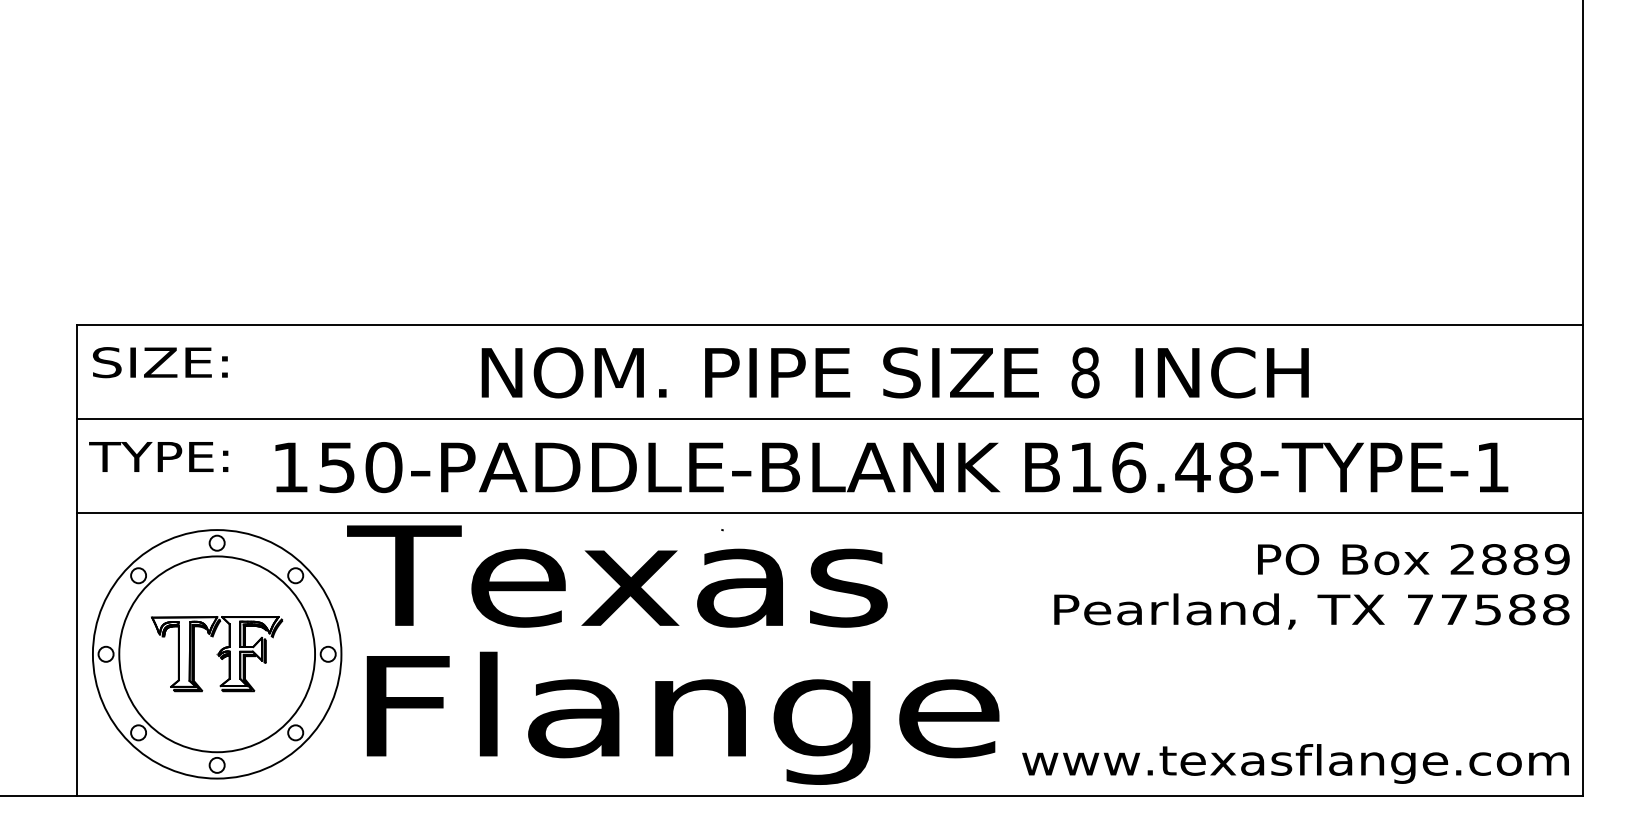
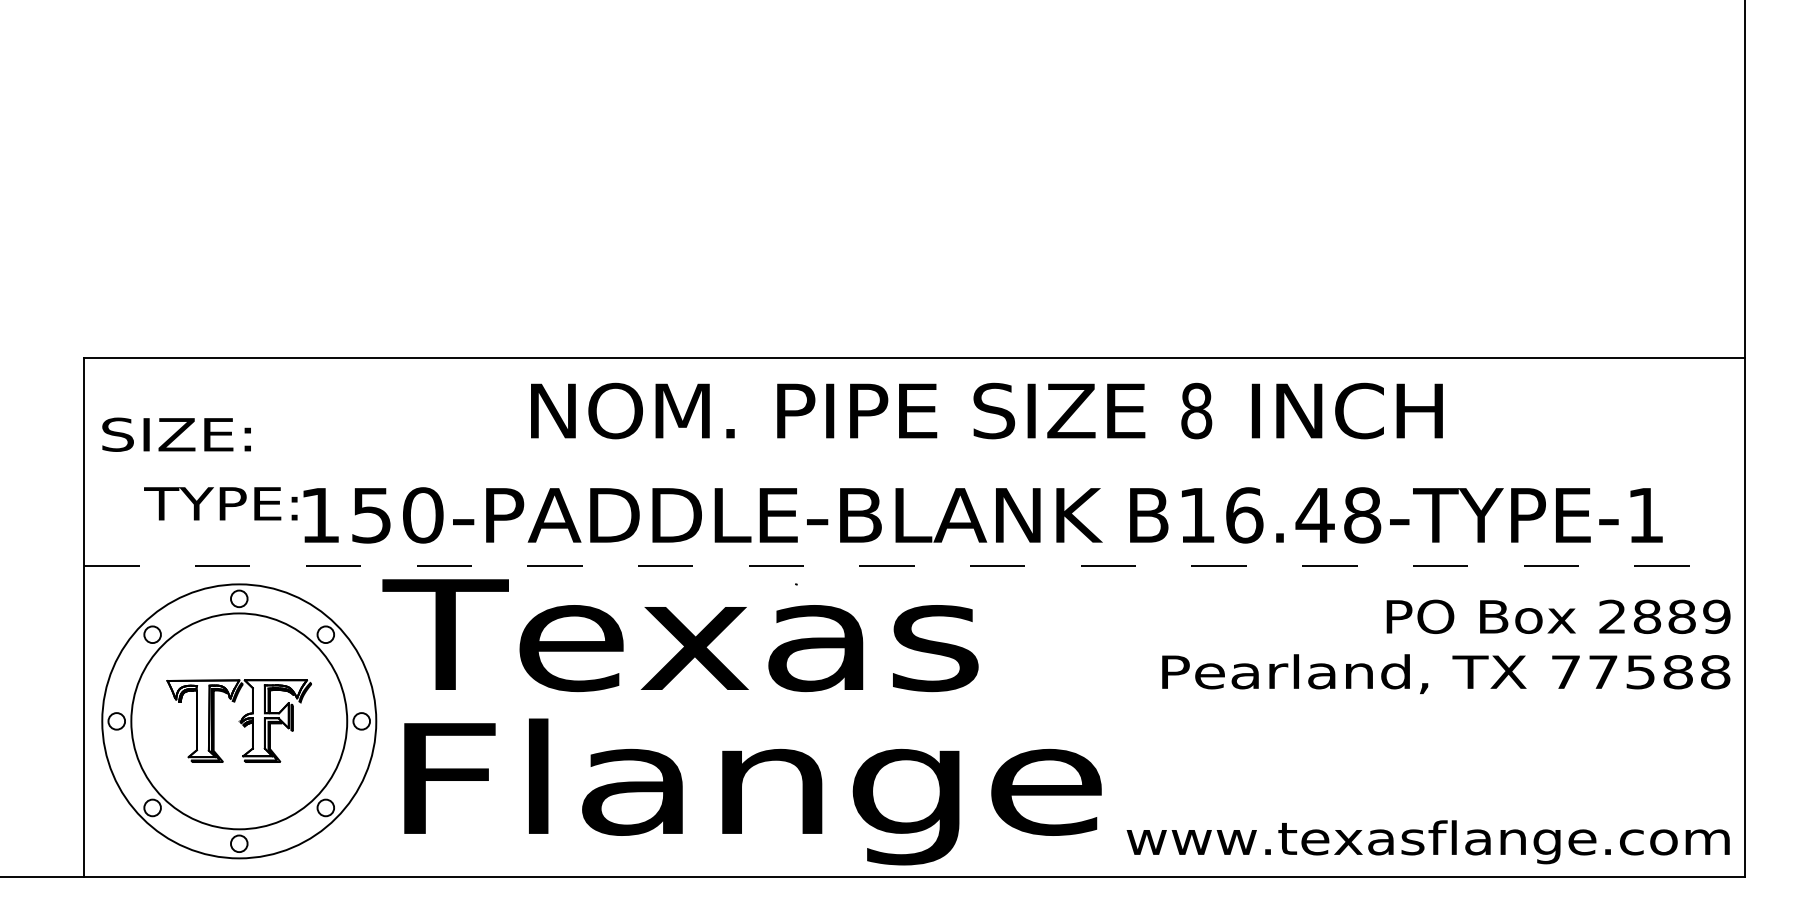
text: (160, 362) -> (176, 434), moved
line: (829, 418) -> (914, 461), removed
text: (158, 456) -> (220, 503), moved
line: (830, 512) -> (915, 565), solid -> dashed

